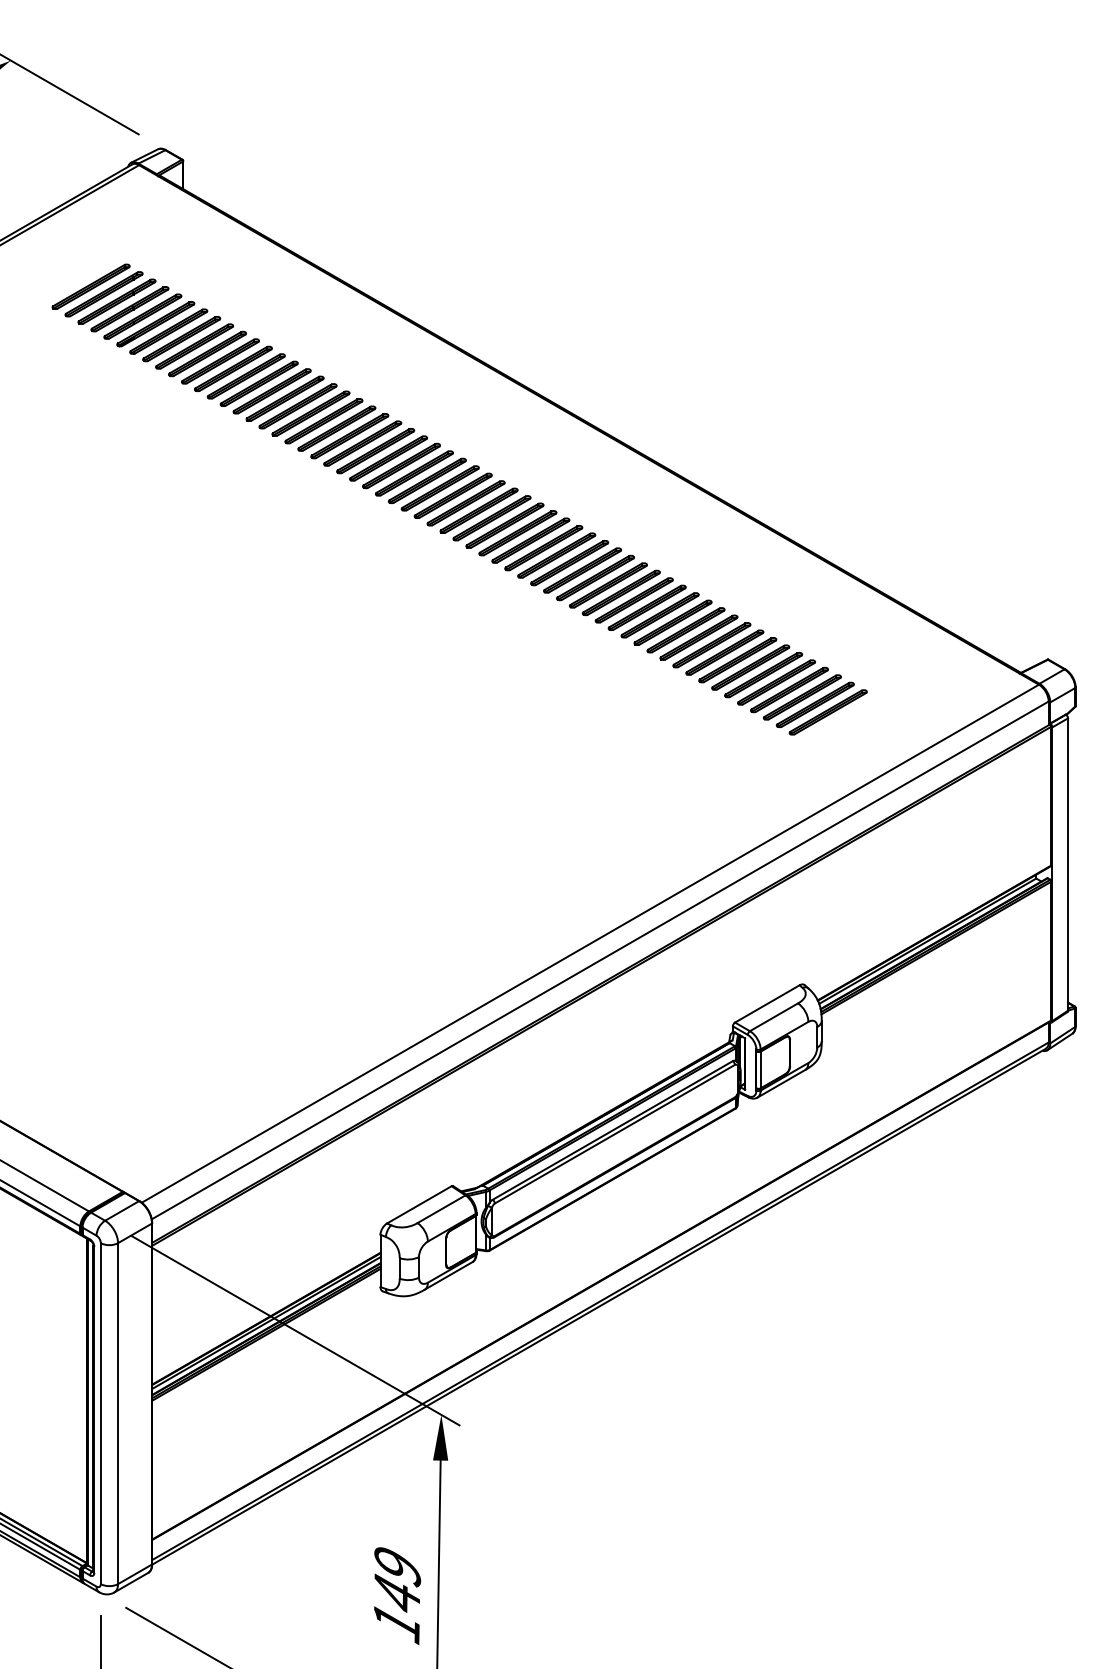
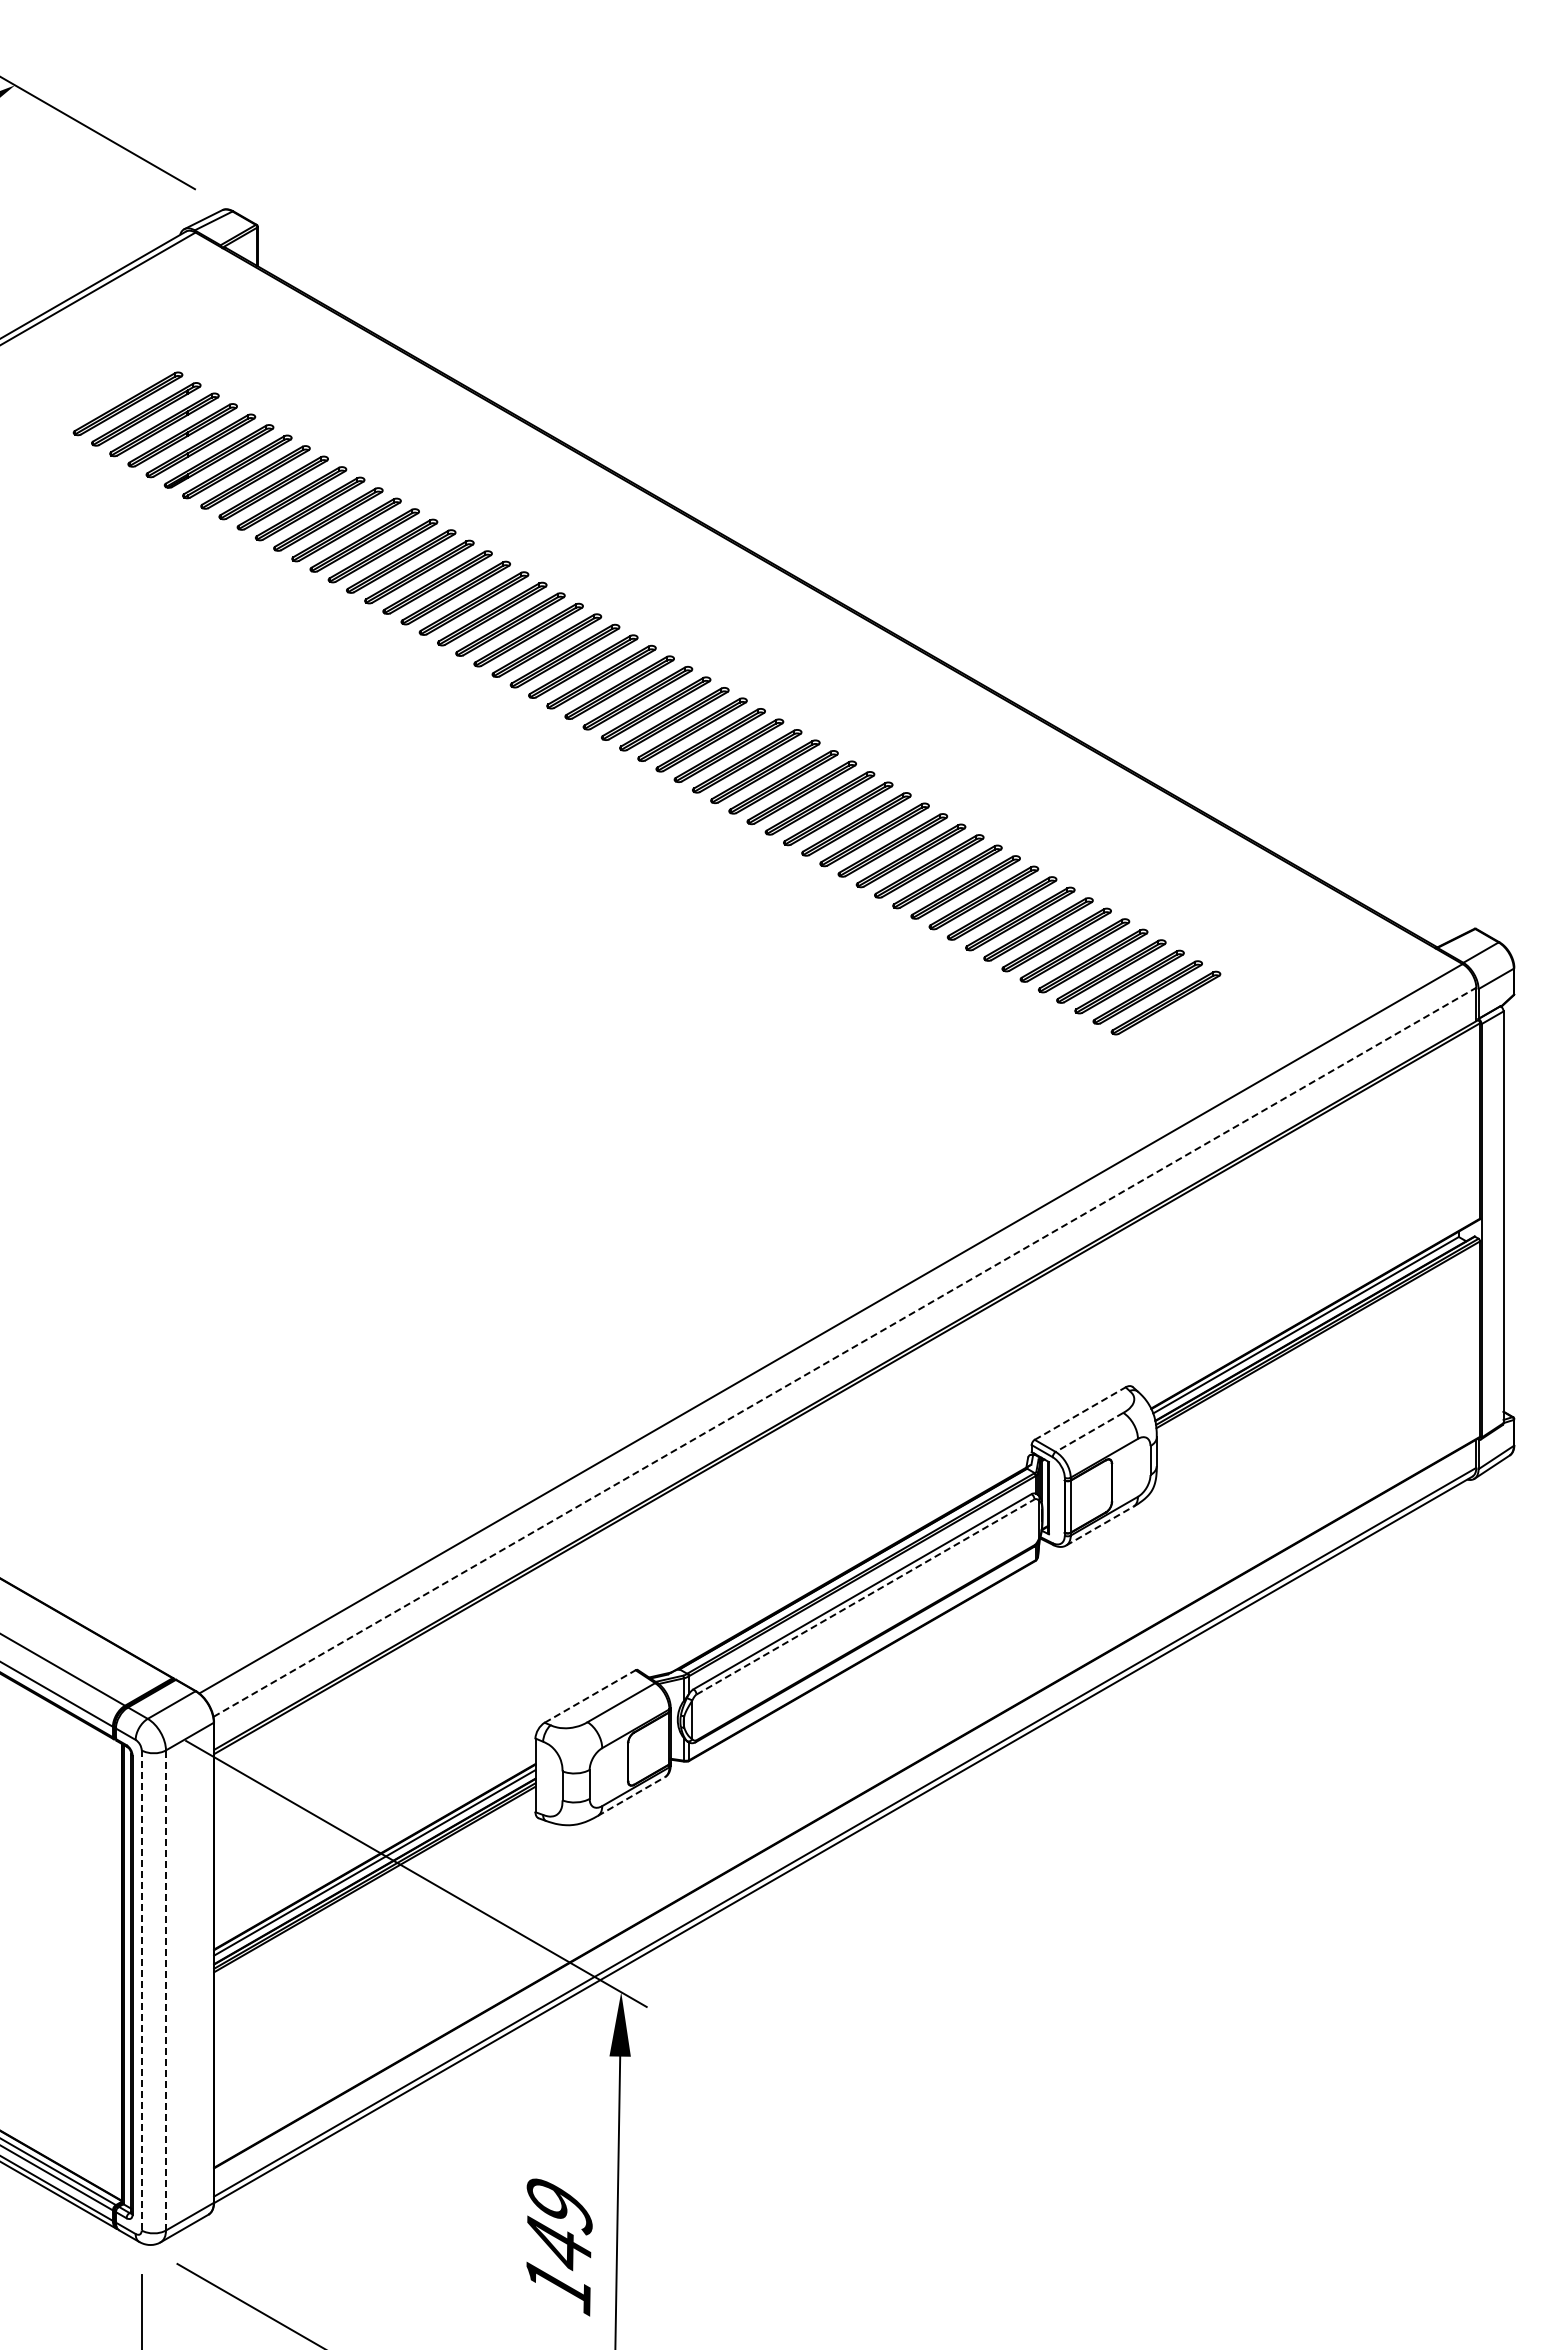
line: (600, 960) -> (845, 1352), solid -> dashed
line: (767, 1003) -> (1080, 1413), solid -> dashed
line: (773, 1017) -> (1089, 1432), solid -> dashed
line: (781, 1084) -> (1099, 1526), solid -> dashed
line: (614, 1133) -> (865, 1596), solid -> dashed
line: (419, 1204) -> (590, 1696), solid -> dashed
line: (448, 1275) -> (631, 1796), solid -> dashed
line: (118, 1412) -> (166, 1989), solid -> dashed
line: (100, 1413) -> (141, 1990), solid -> dashed

